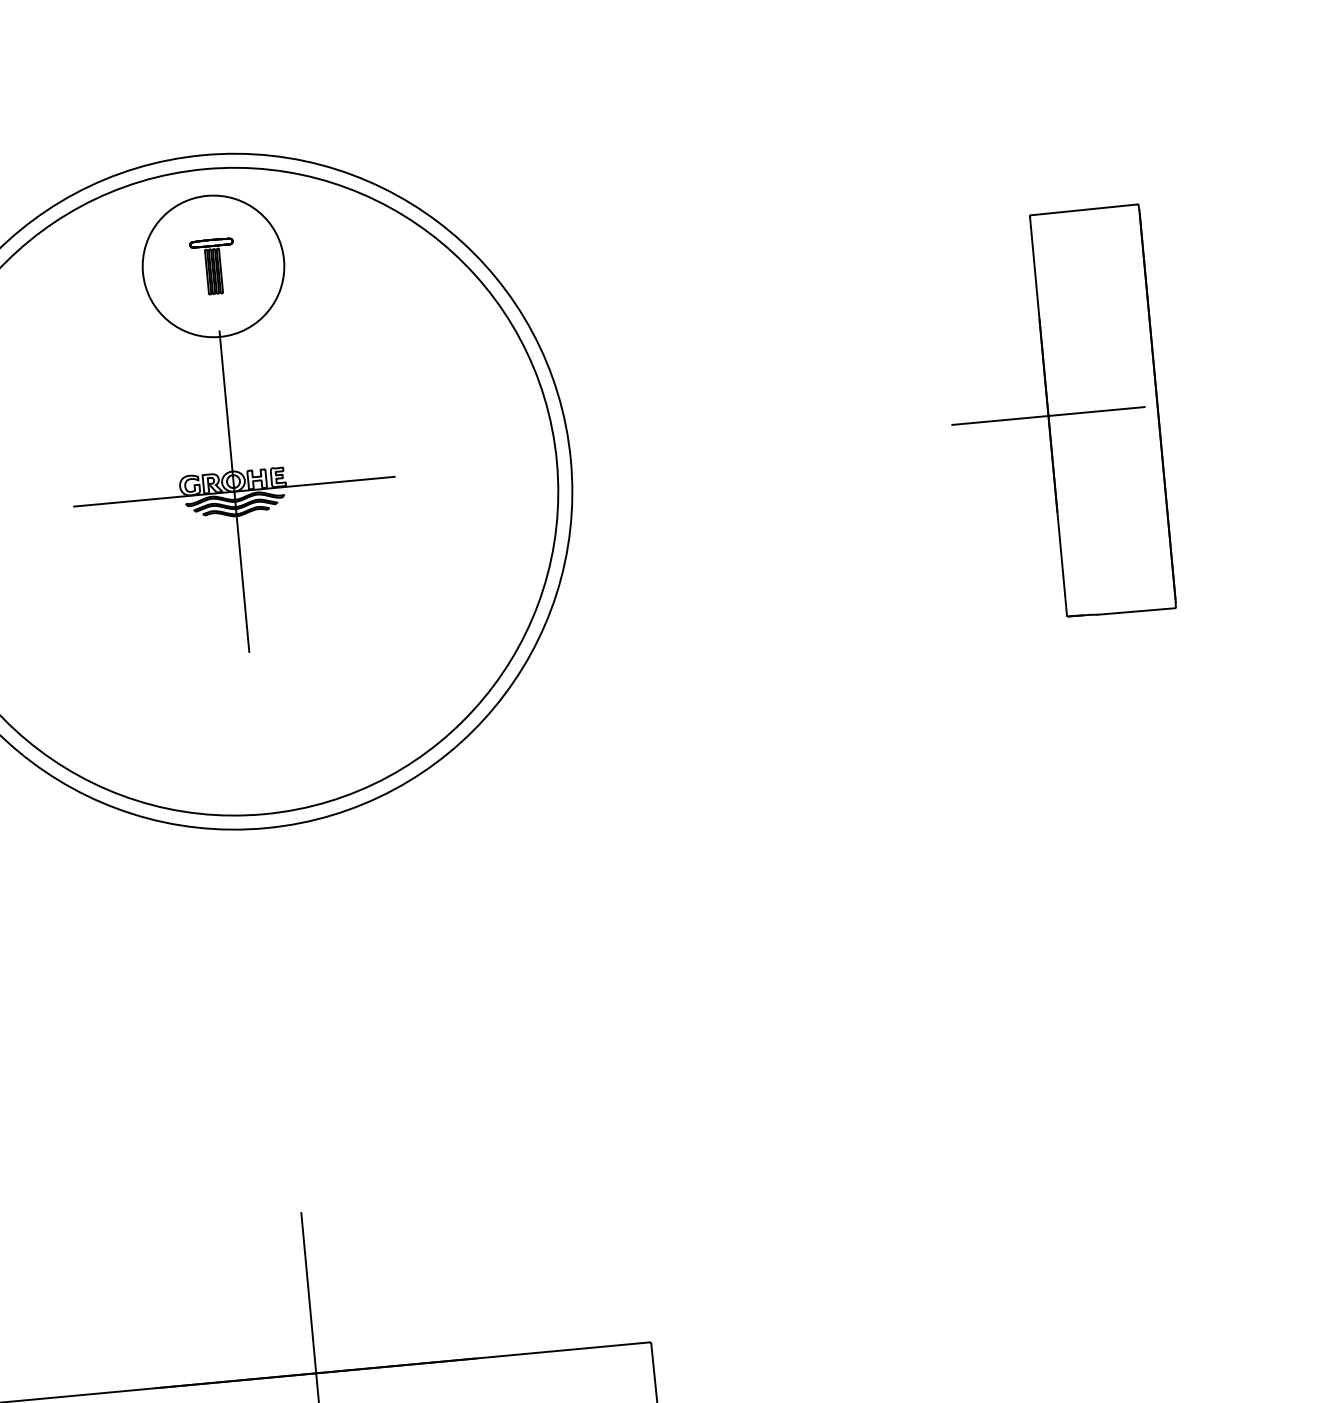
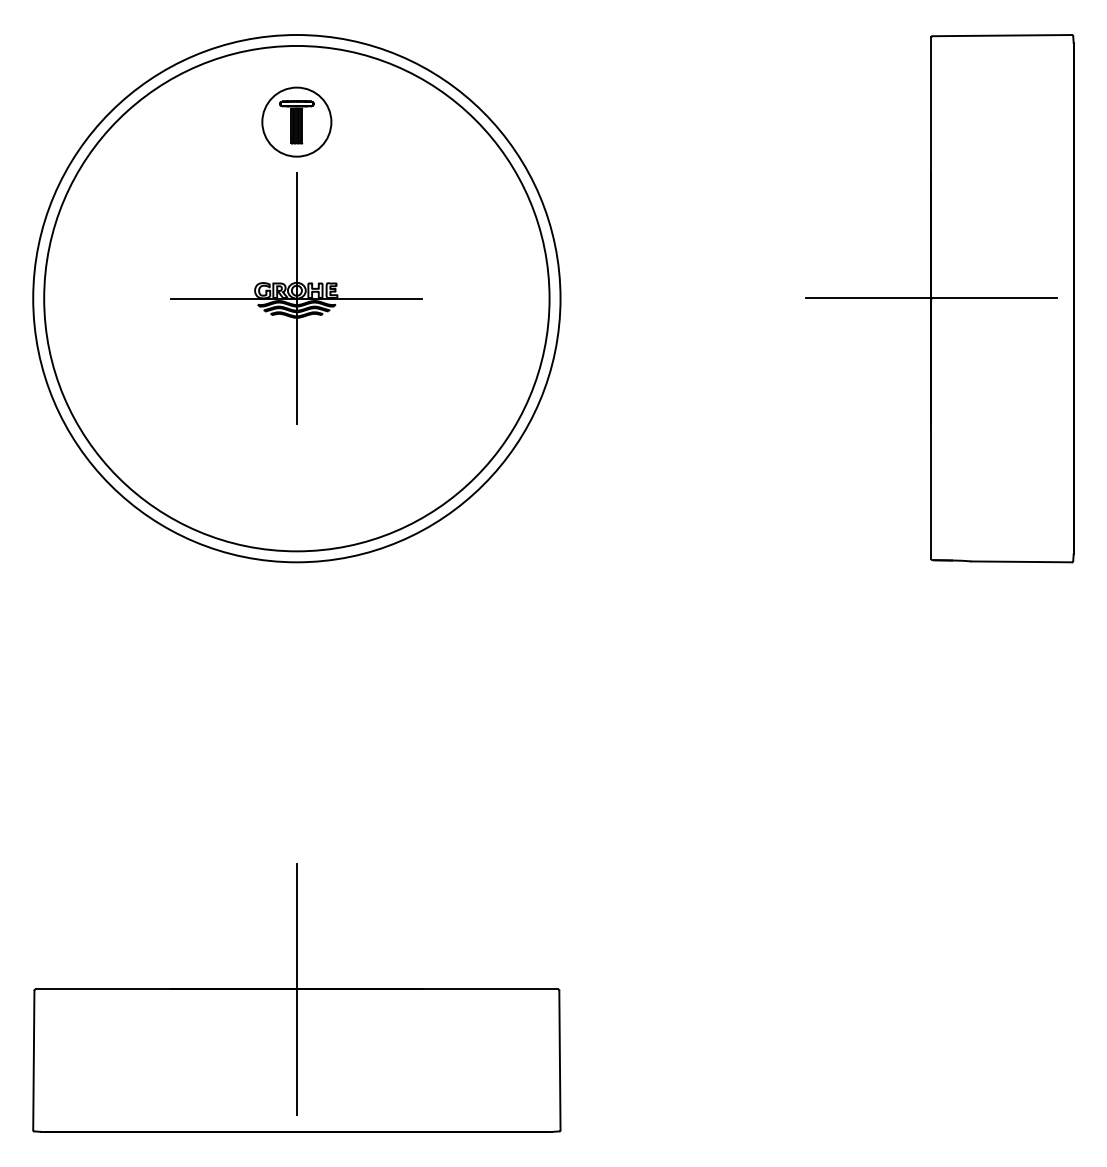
circle: (212, 265) -> (296, 121), size x0.62
part: (1054, 415) -> (939, 298), size x1.67

